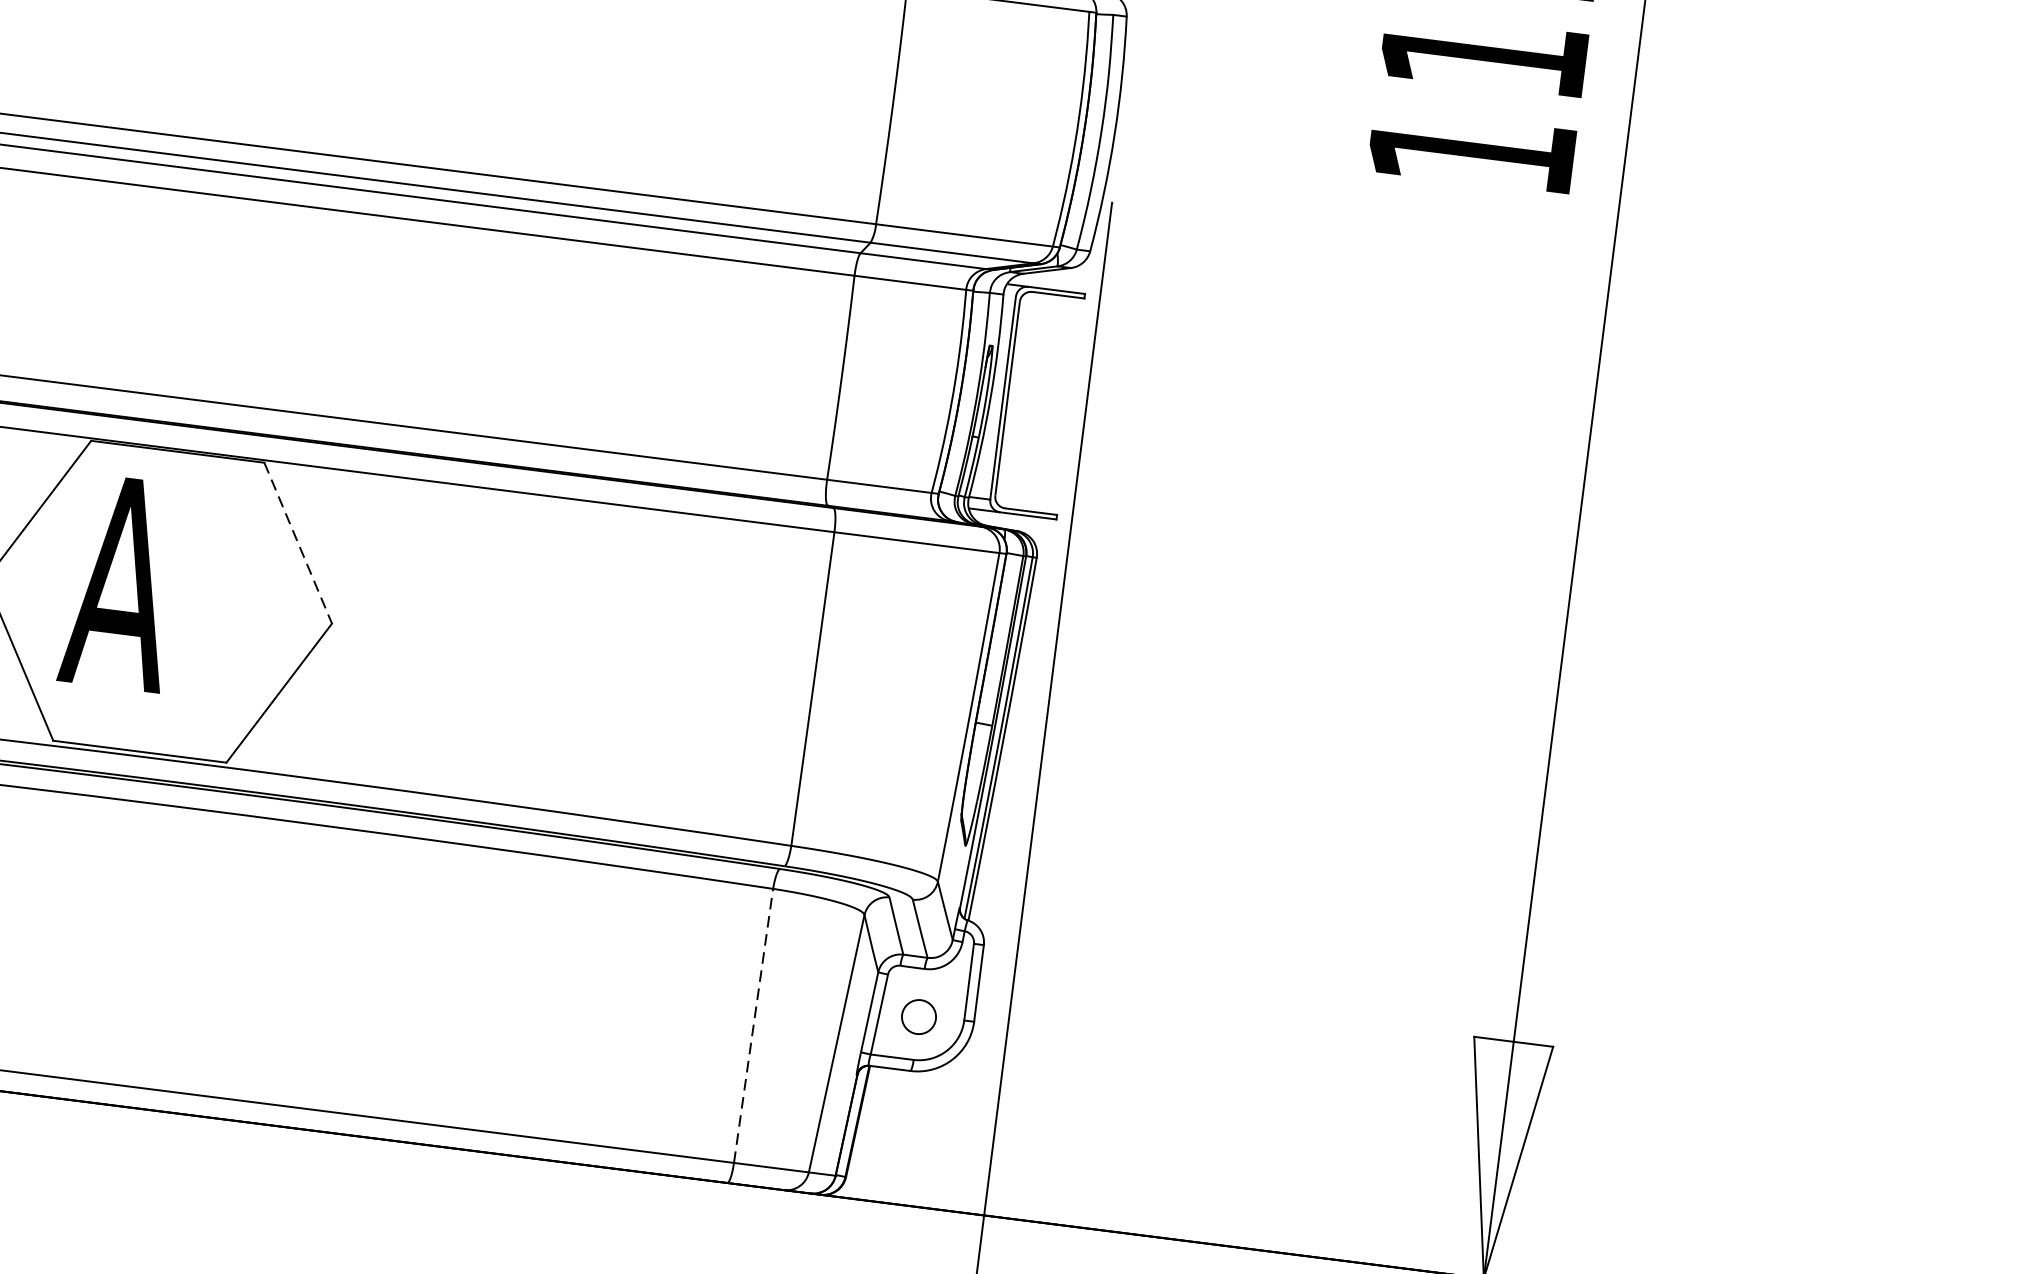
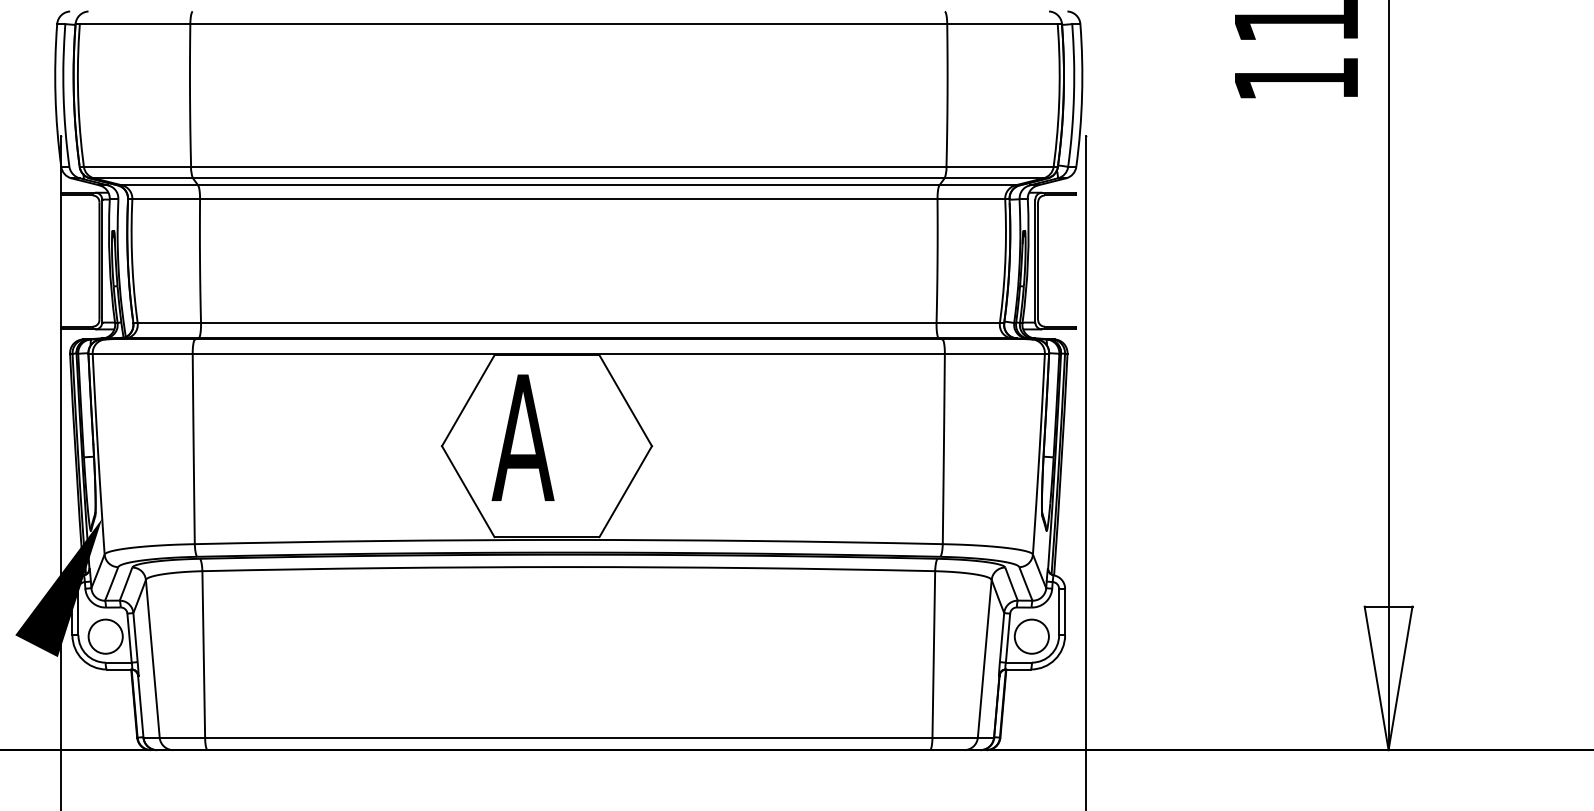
line: (297, 544) -> (625, 401), dashed -> solid
circle: (918, 1016) -> (1031, 636), size x1.67
line: (753, 1024) -> (933, 653), dashed -> solid

